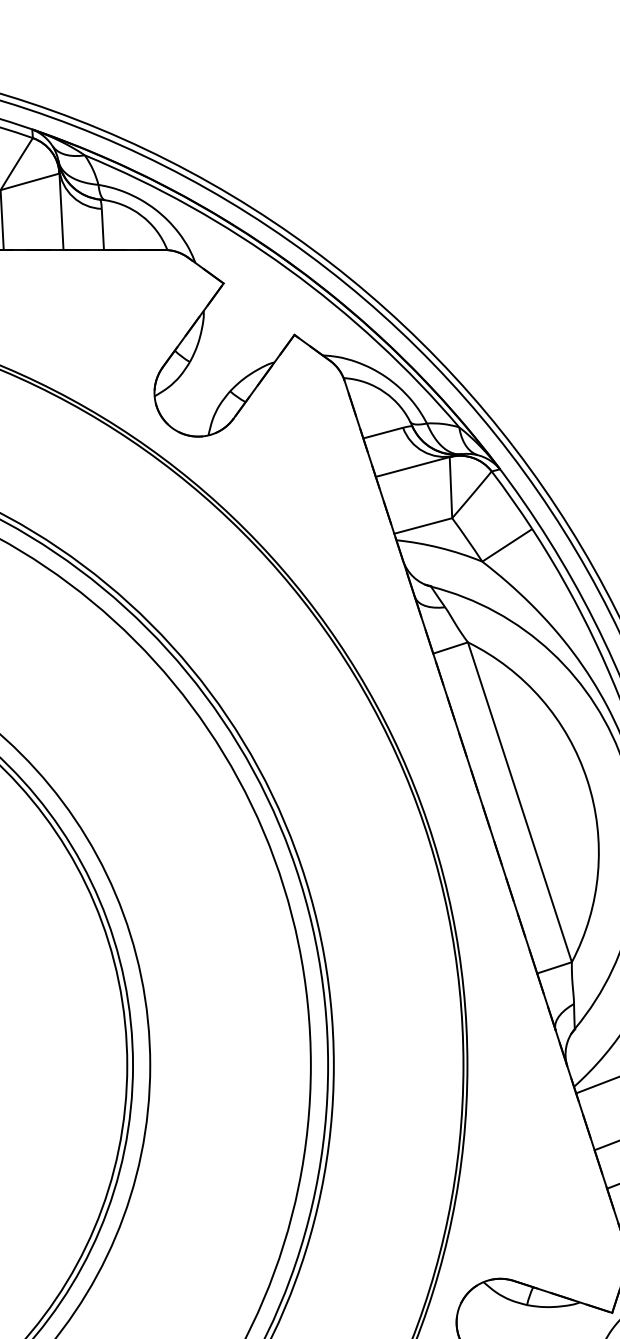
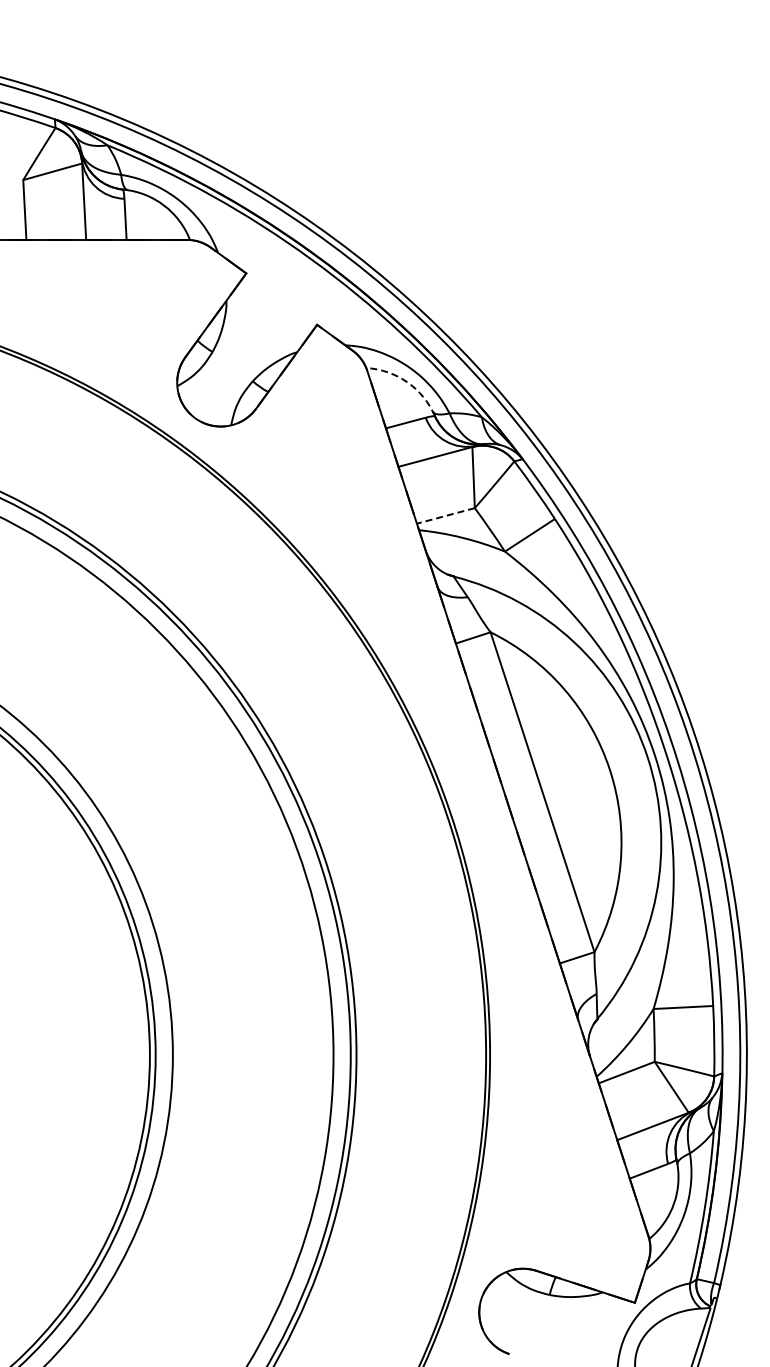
arc: (384, 392) -> (407, 382), solid -> dashed
line: (422, 525) -> (445, 515), solid -> dashed

